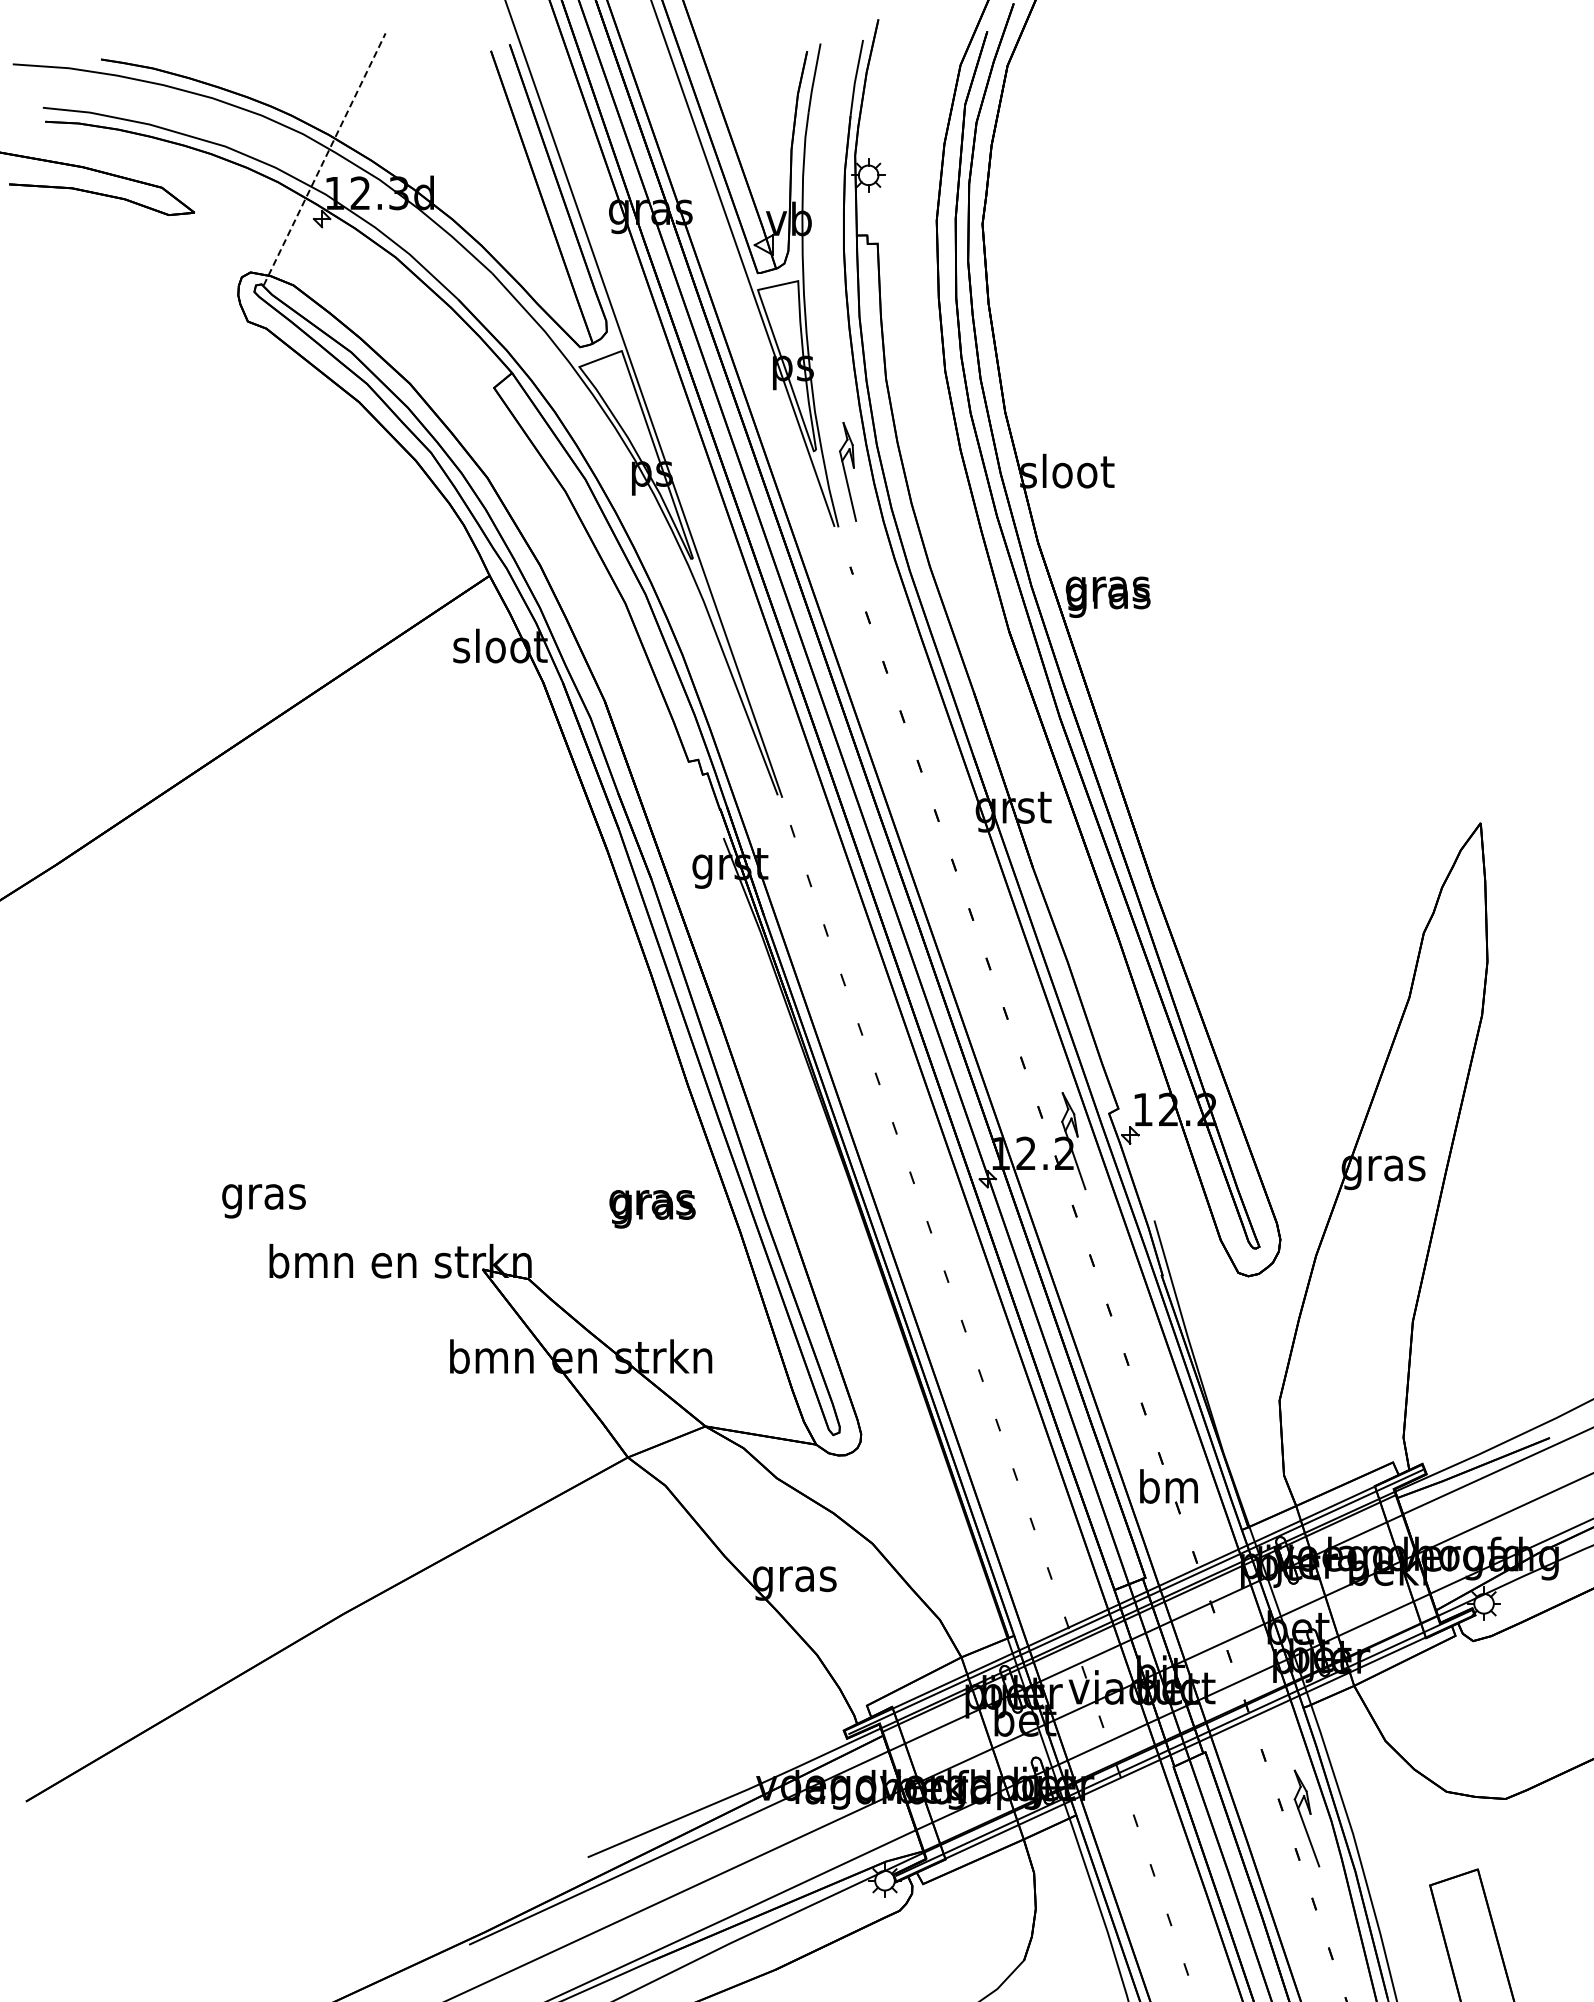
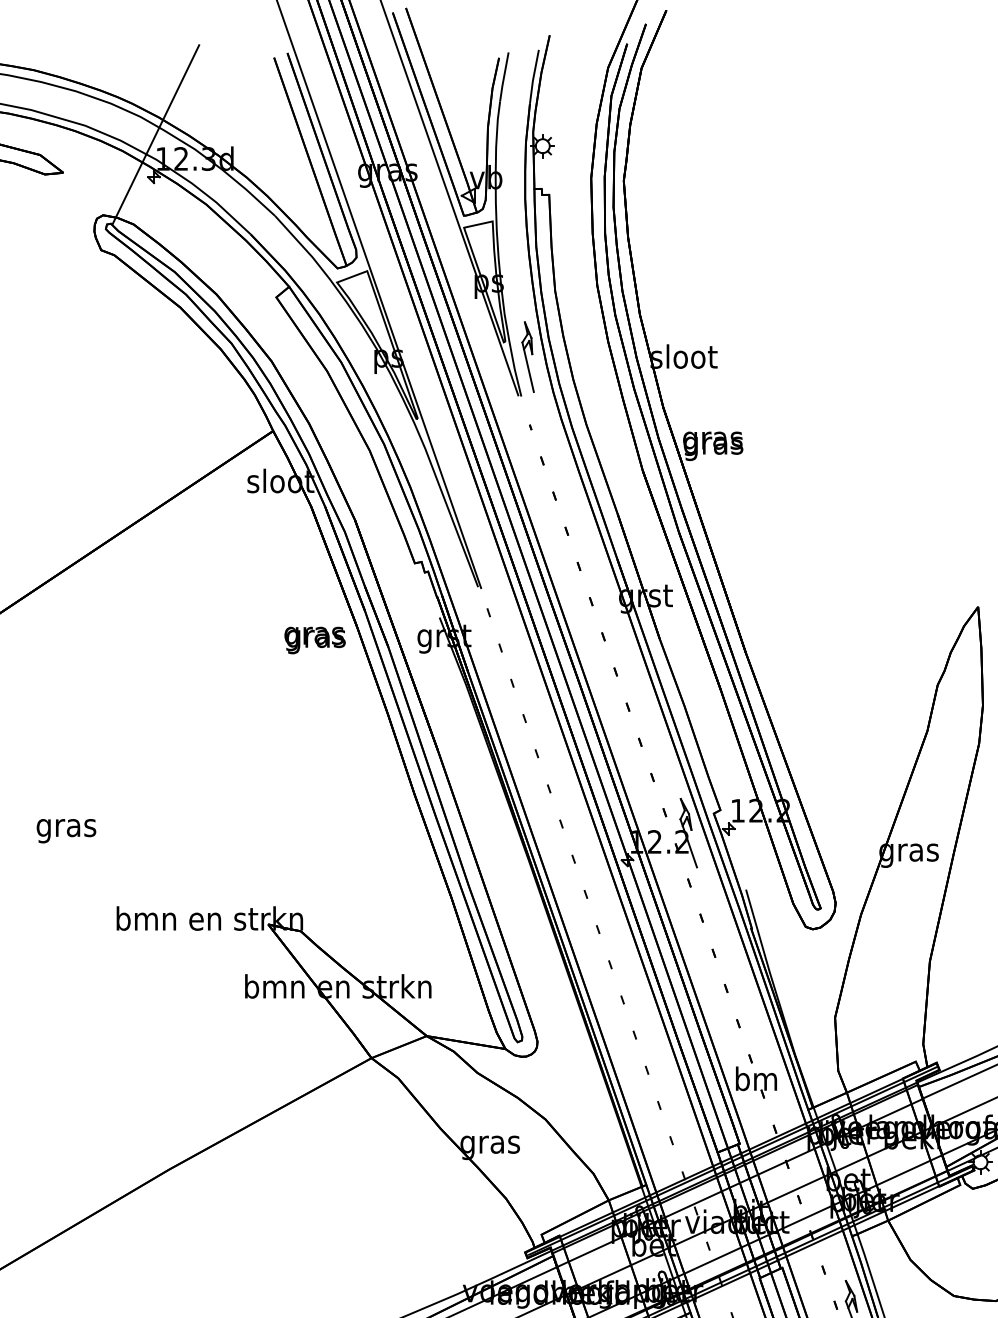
line: (324, 159) -> (155, 134), dashed -> solid
text: (263, 1201) -> (66, 831), moved
text: (652, 1209) -> (315, 640), moved

